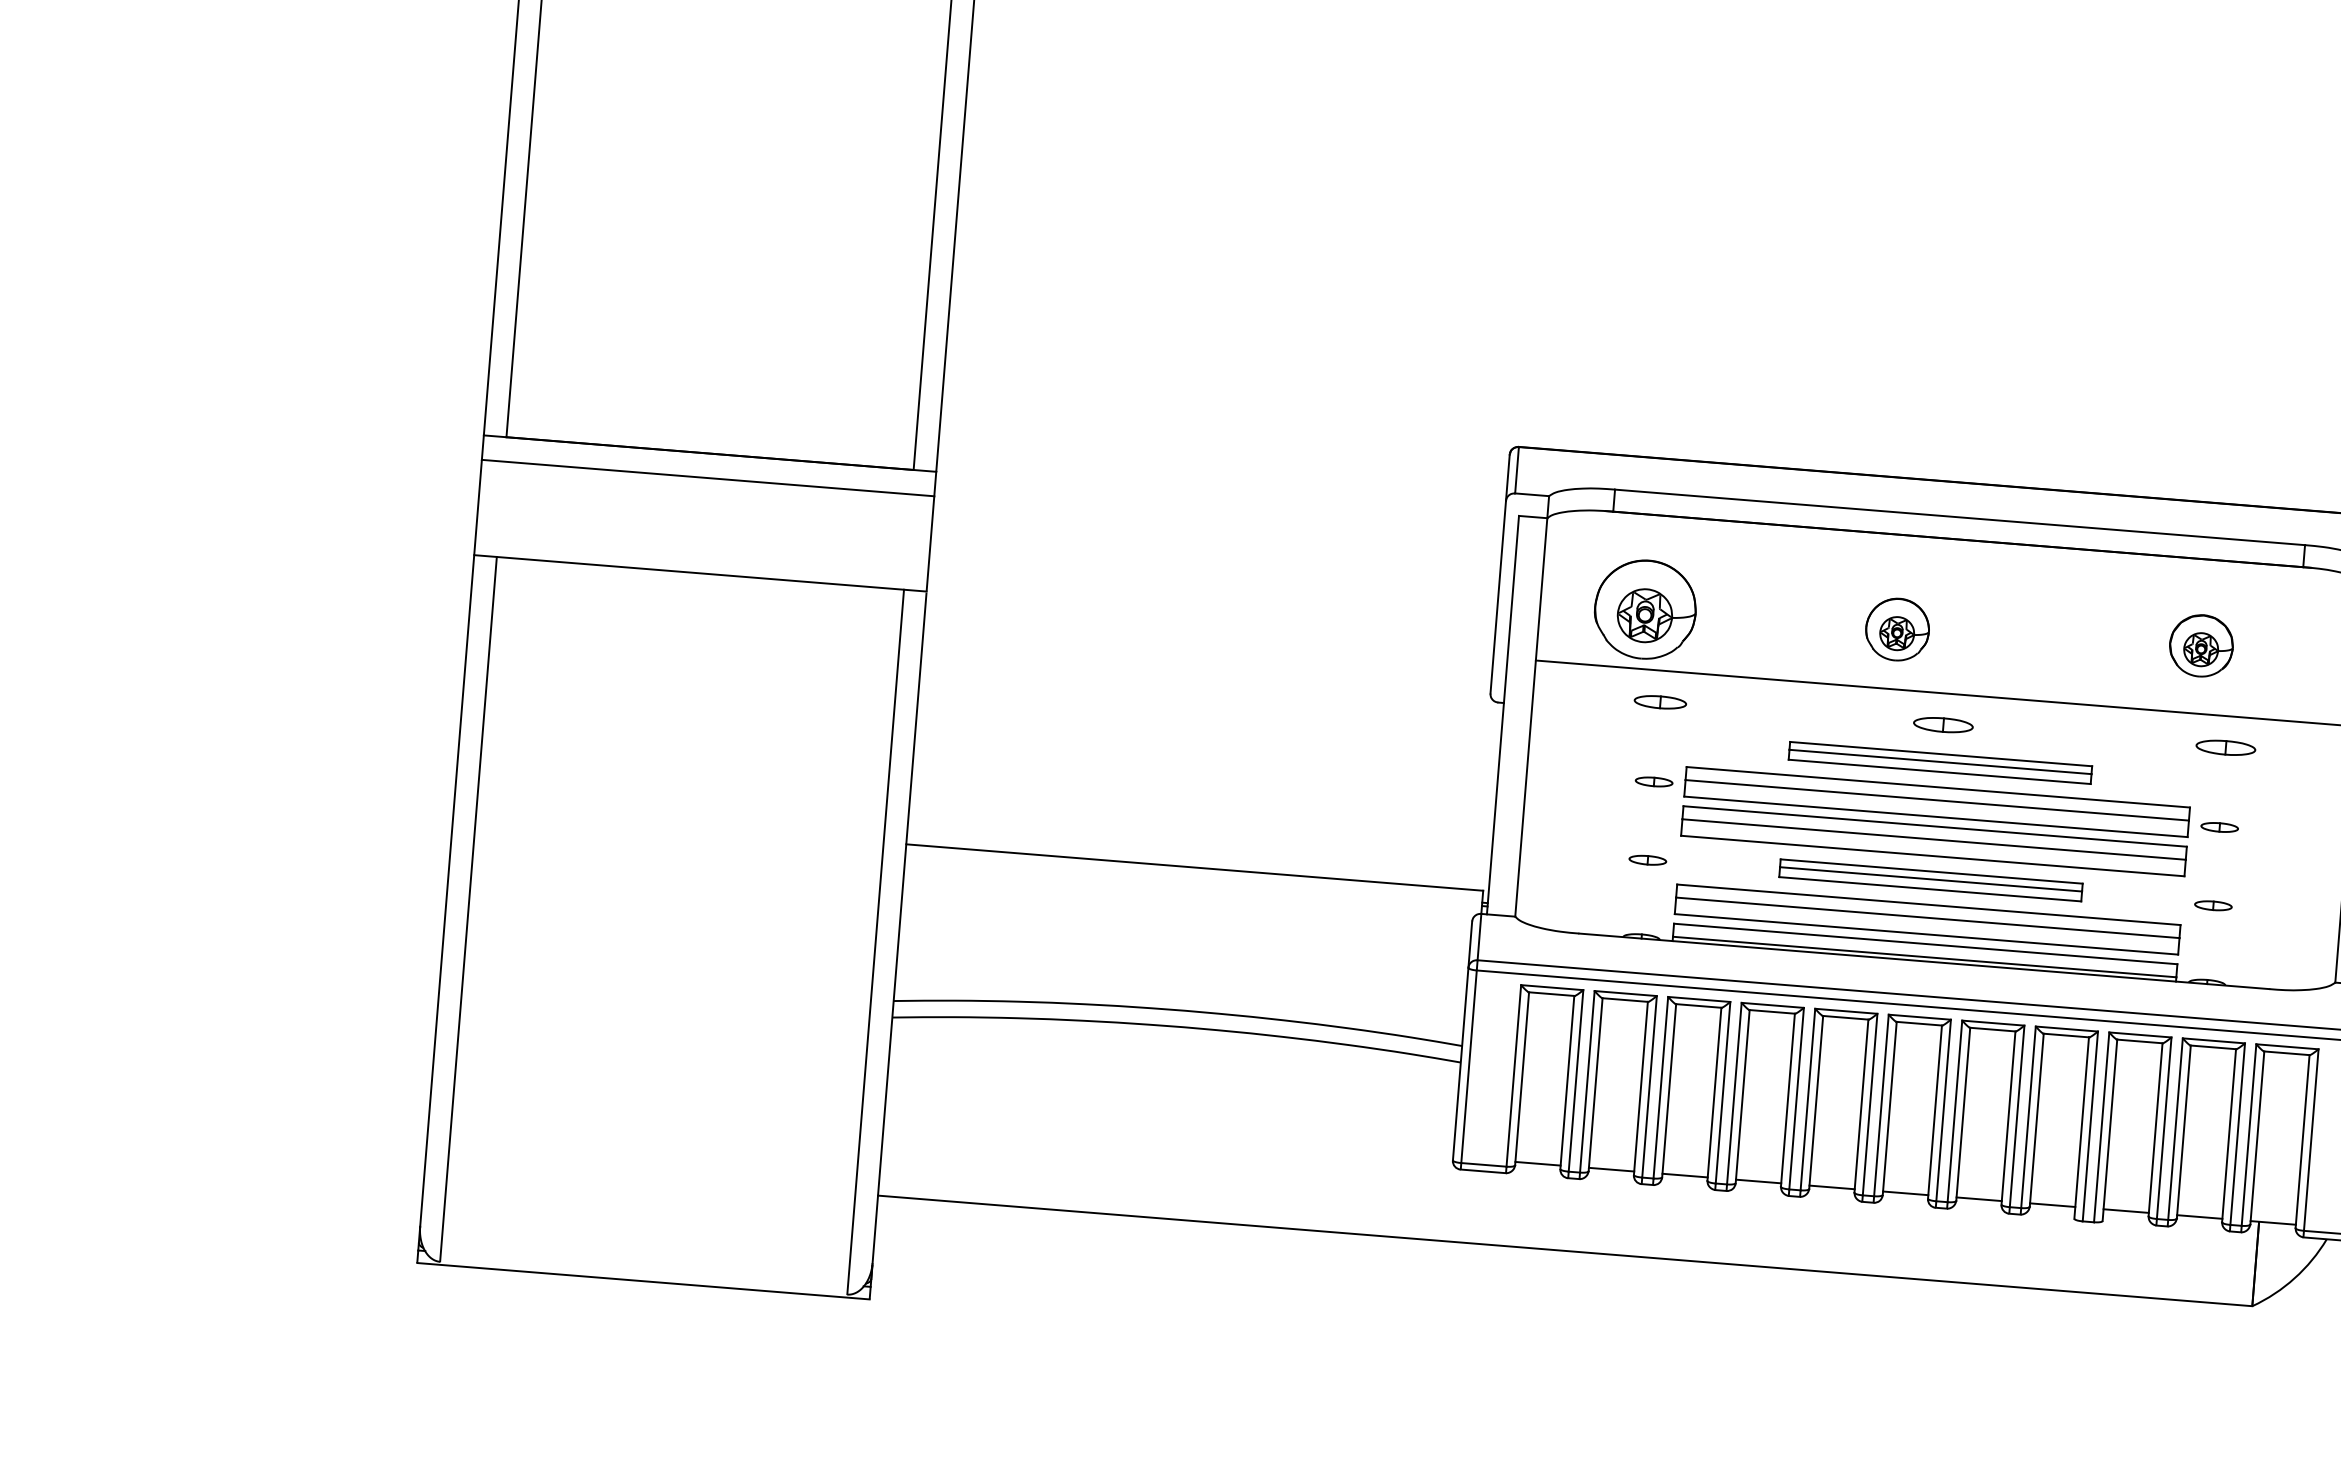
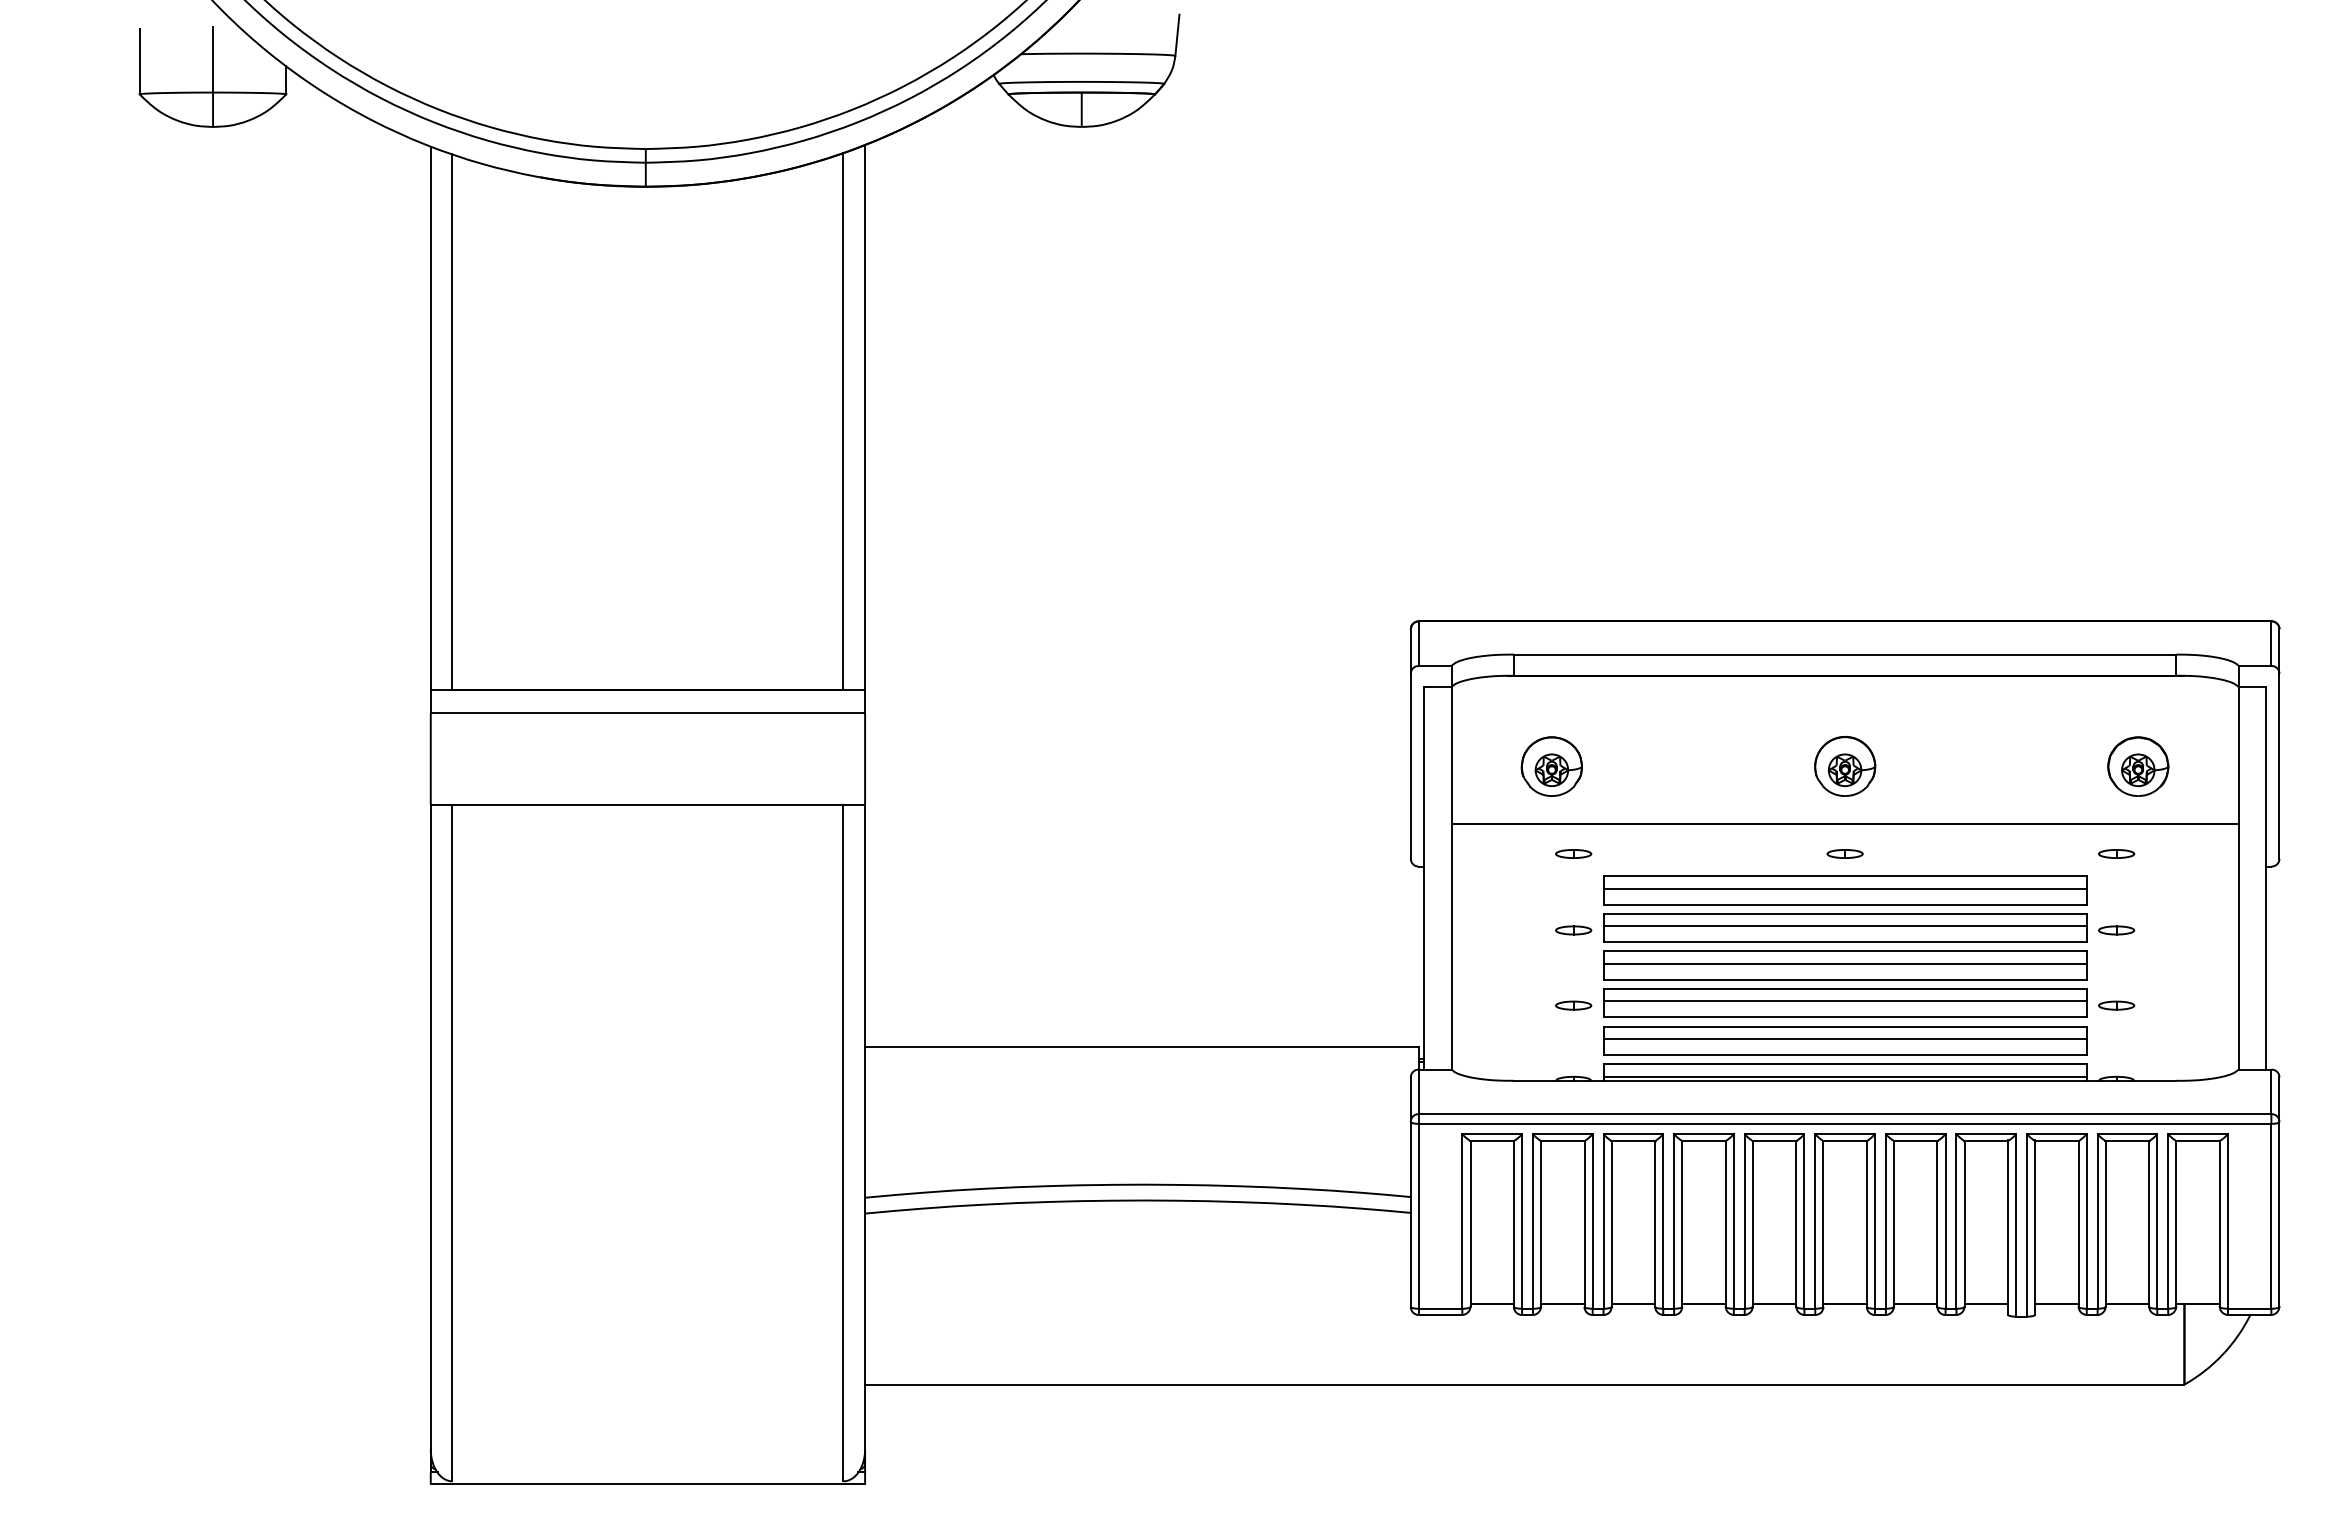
part: (1644, 609) -> (1551, 766), size x0.62
part: (1898, 628) -> (1845, 765), moved
part: (2201, 645) -> (2138, 766), moved
part: (1660, 701) -> (1573, 853), size x0.71
part: (1942, 724) -> (1844, 853), size x0.62
part: (2226, 747) -> (2116, 853), size x0.62
part: (1940, 763) -> (1845, 890), size x1.67
part: (1931, 879) -> (1845, 1002), size x1.67

